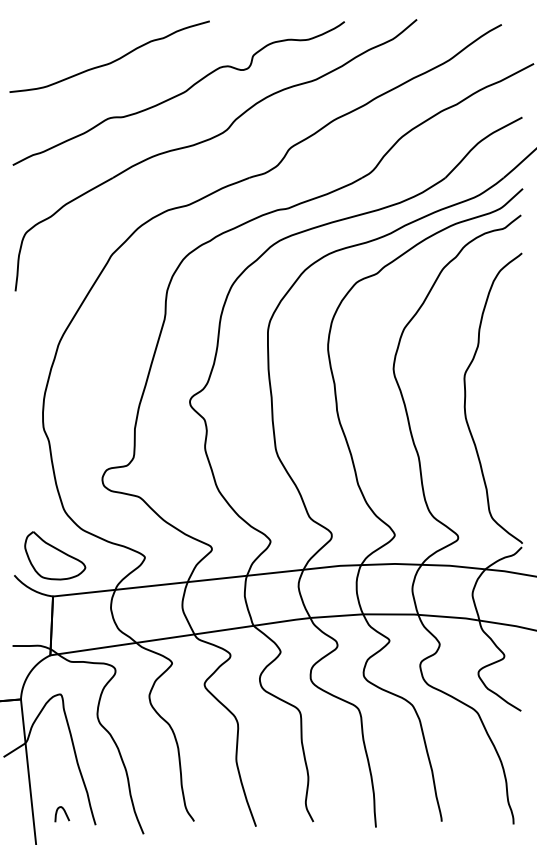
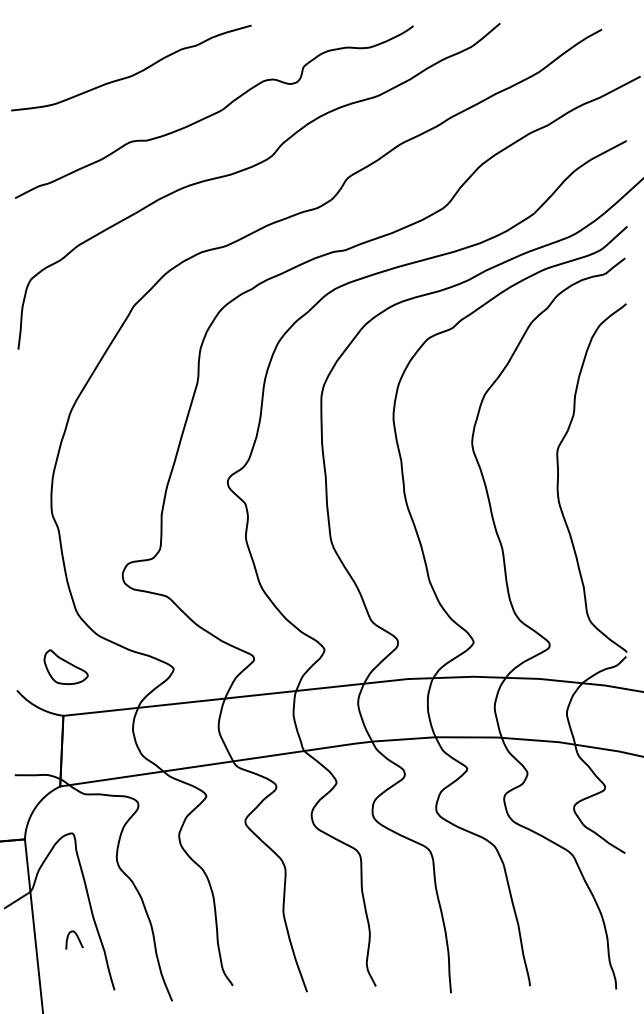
part: (55, 555) -> (66, 666), size x0.6
curve: (64, 813) -> (77, 939), moved

